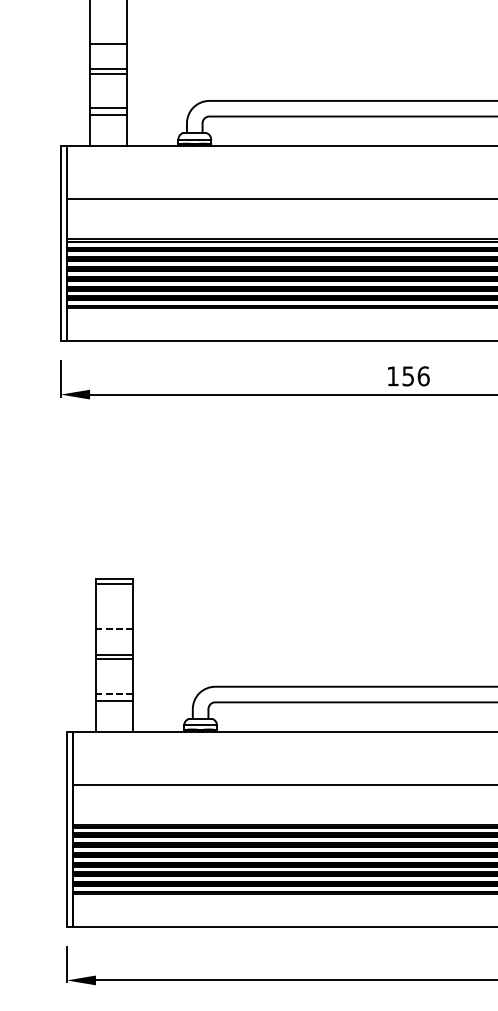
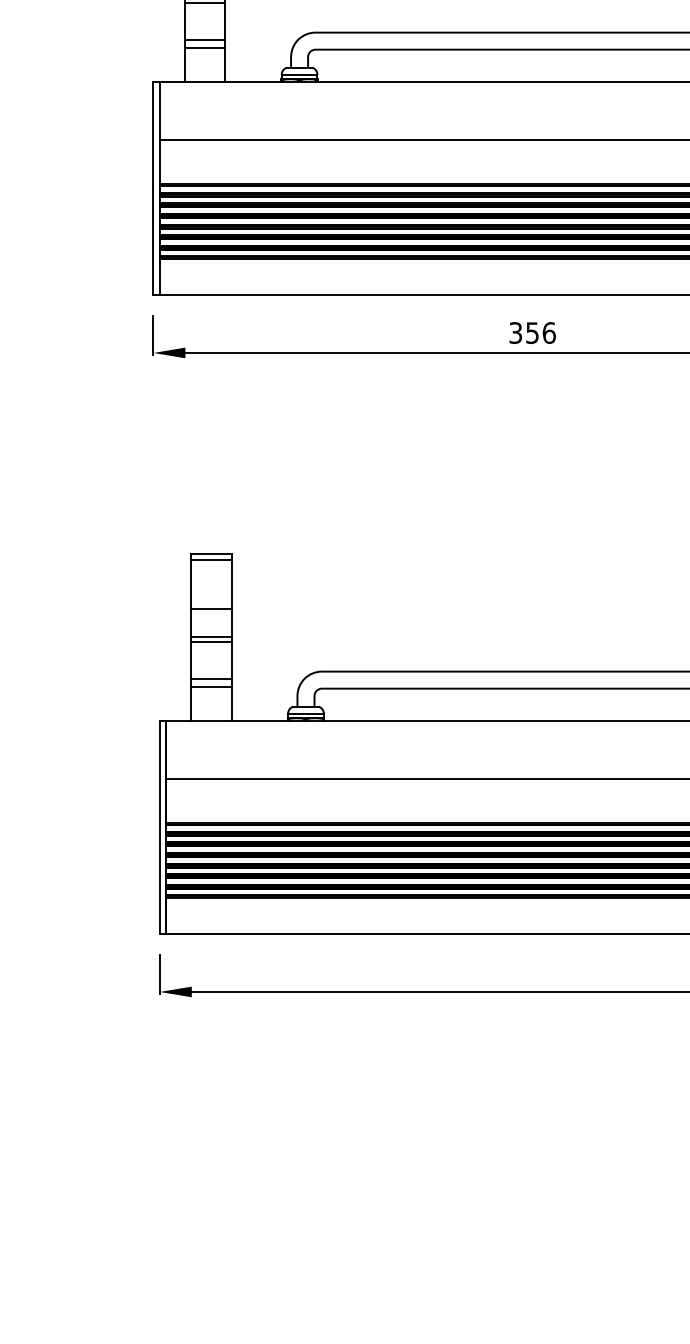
text: (392, 376) -> (515, 333), 156 -> 356
line: (114, 628) -> (211, 608), dashed -> solid
line: (114, 693) -> (211, 679), dashed -> solid

